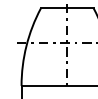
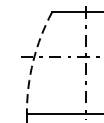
arc: (26, 45) -> (33, 60), solid -> dashed

